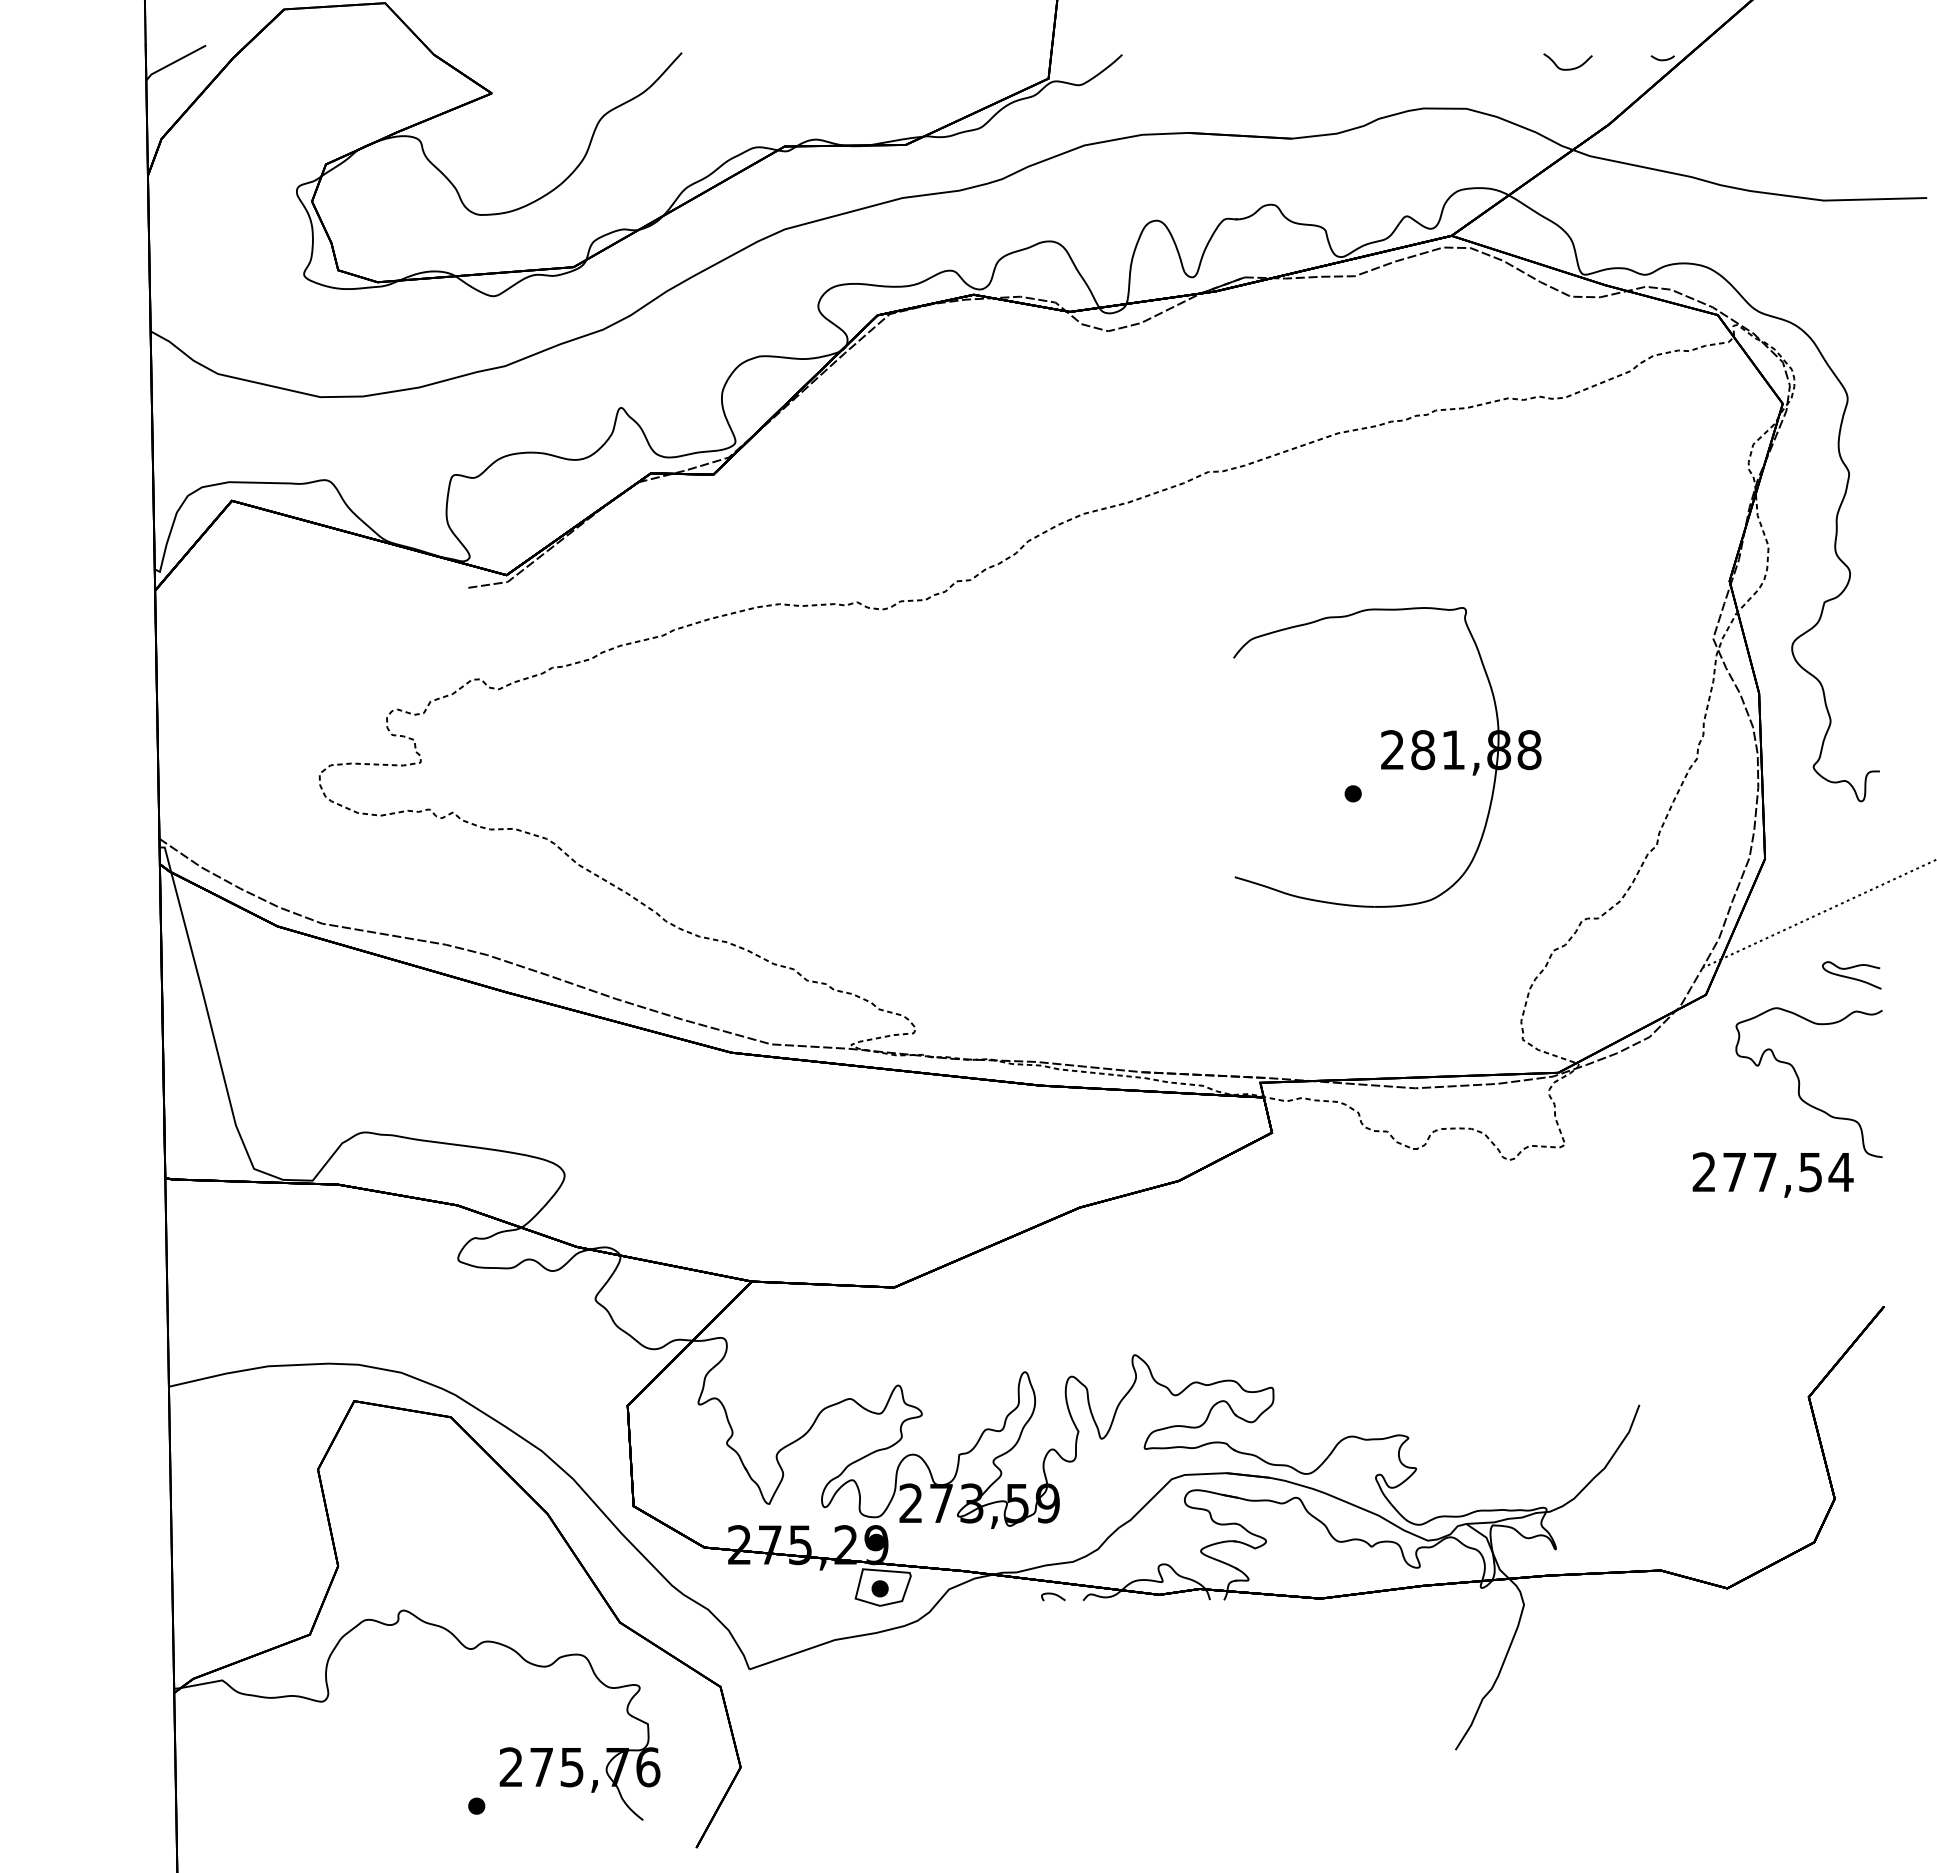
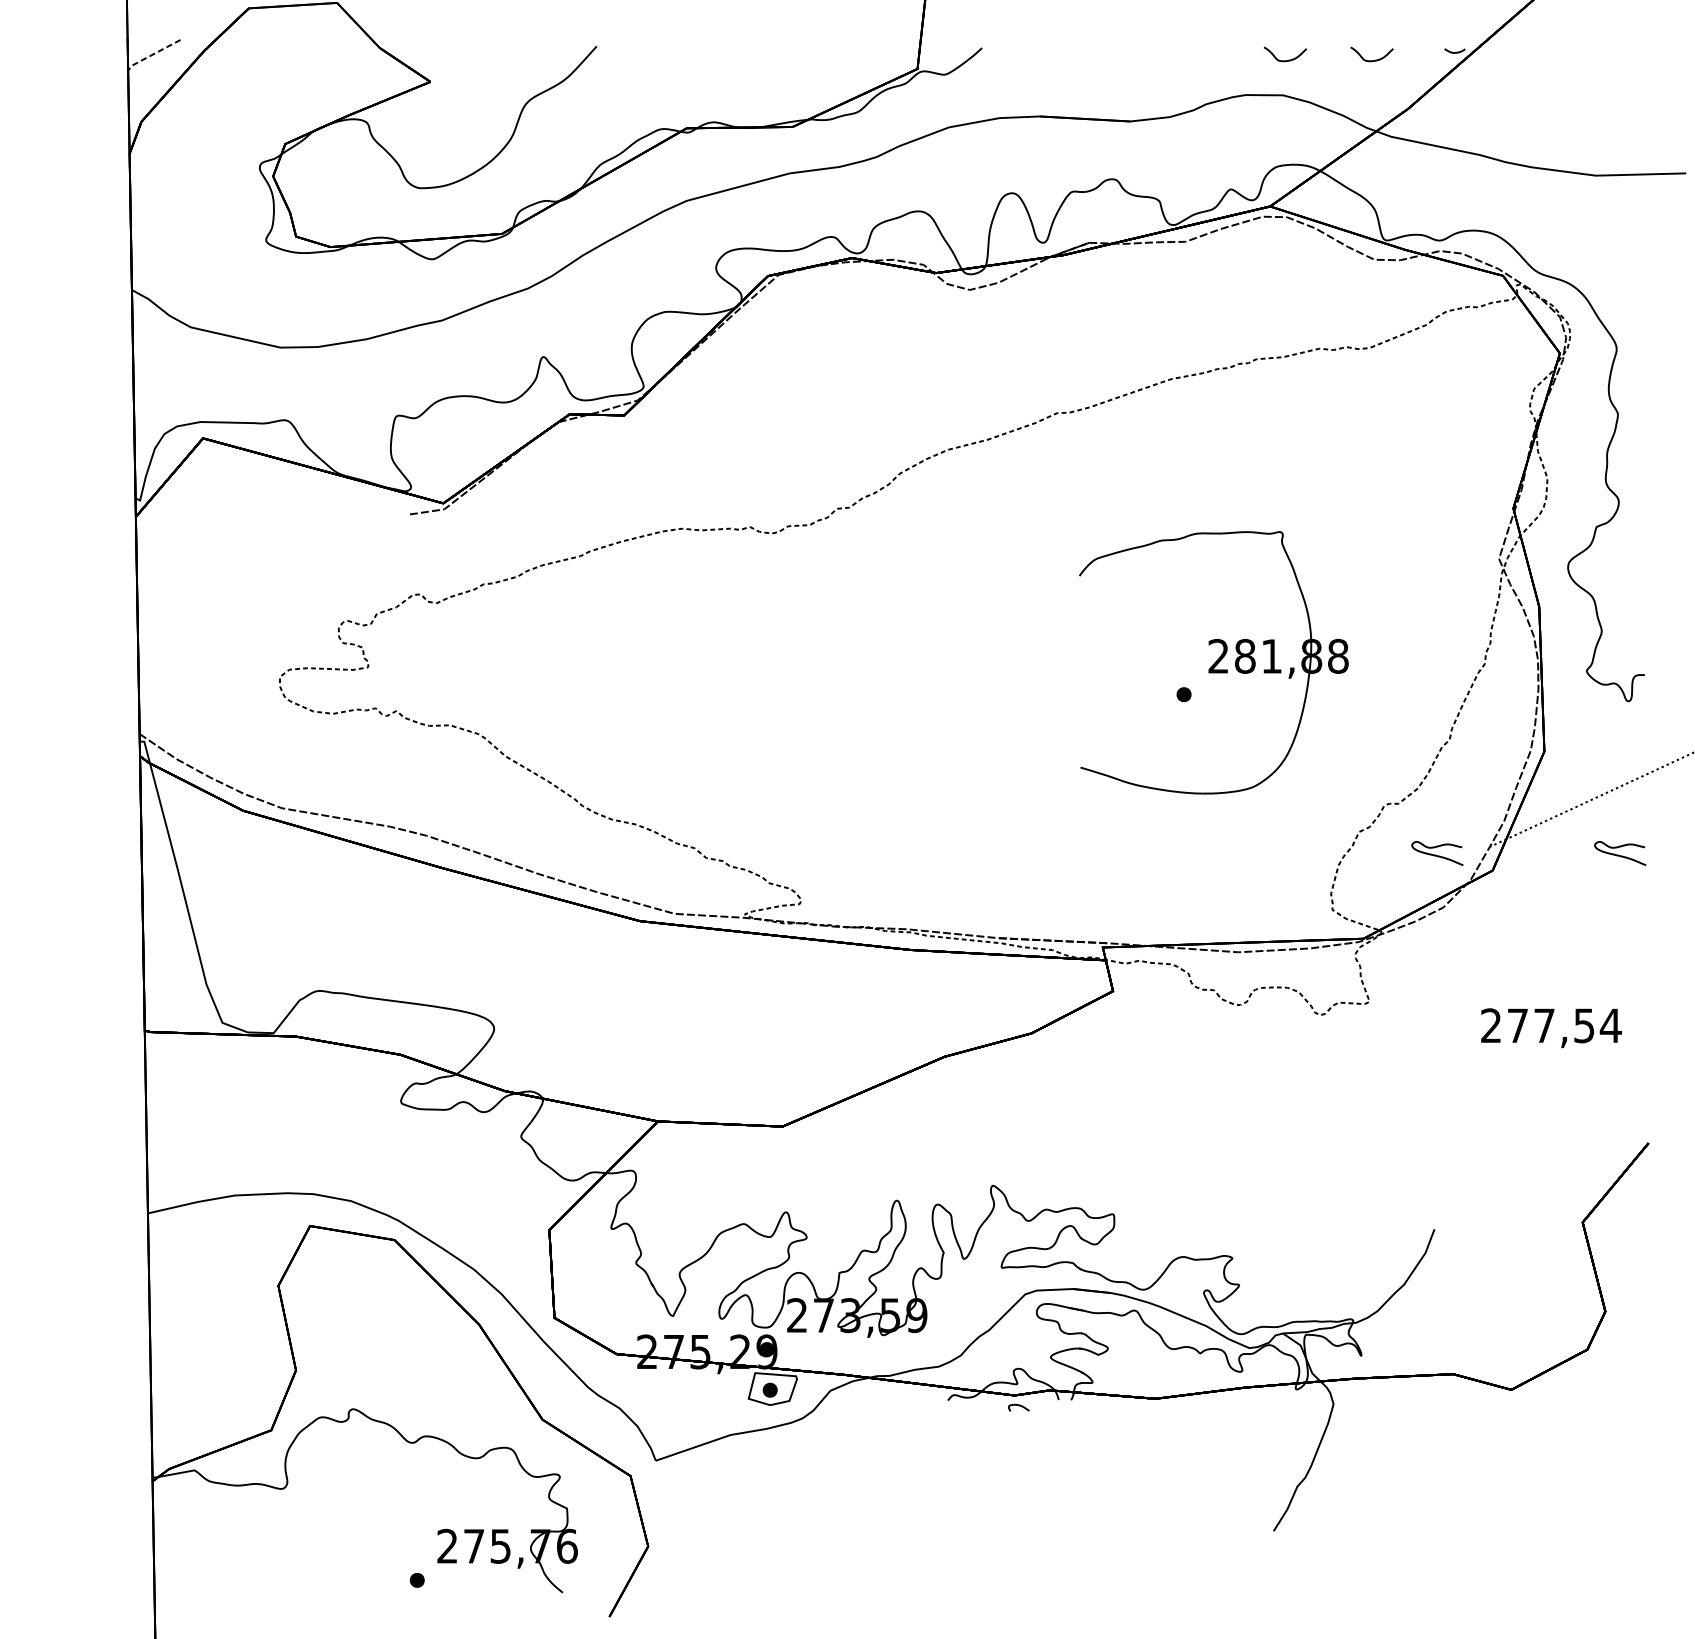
line: (174, 62) -> (152, 54), solid -> dashed
curve: (1468, 68) -> (1284, 60), added
curve: (1642, 977) -> (1437, 855), added
curve: (1800, 1083) -> (1575, 948), removed
curve: (1054, 1595) -> (1019, 1406), moved

